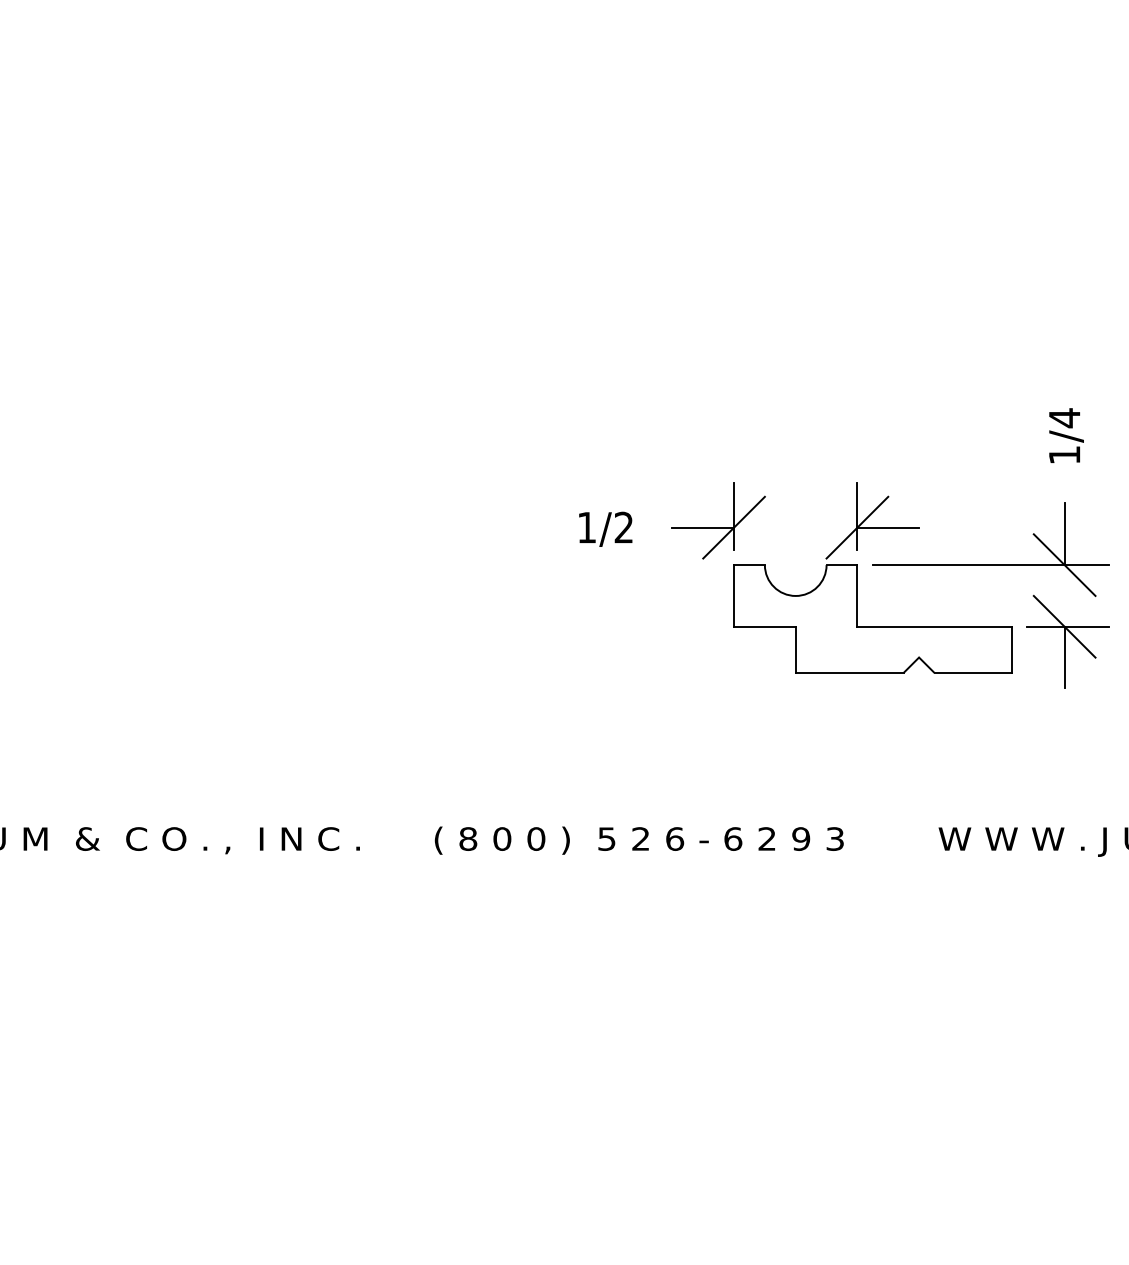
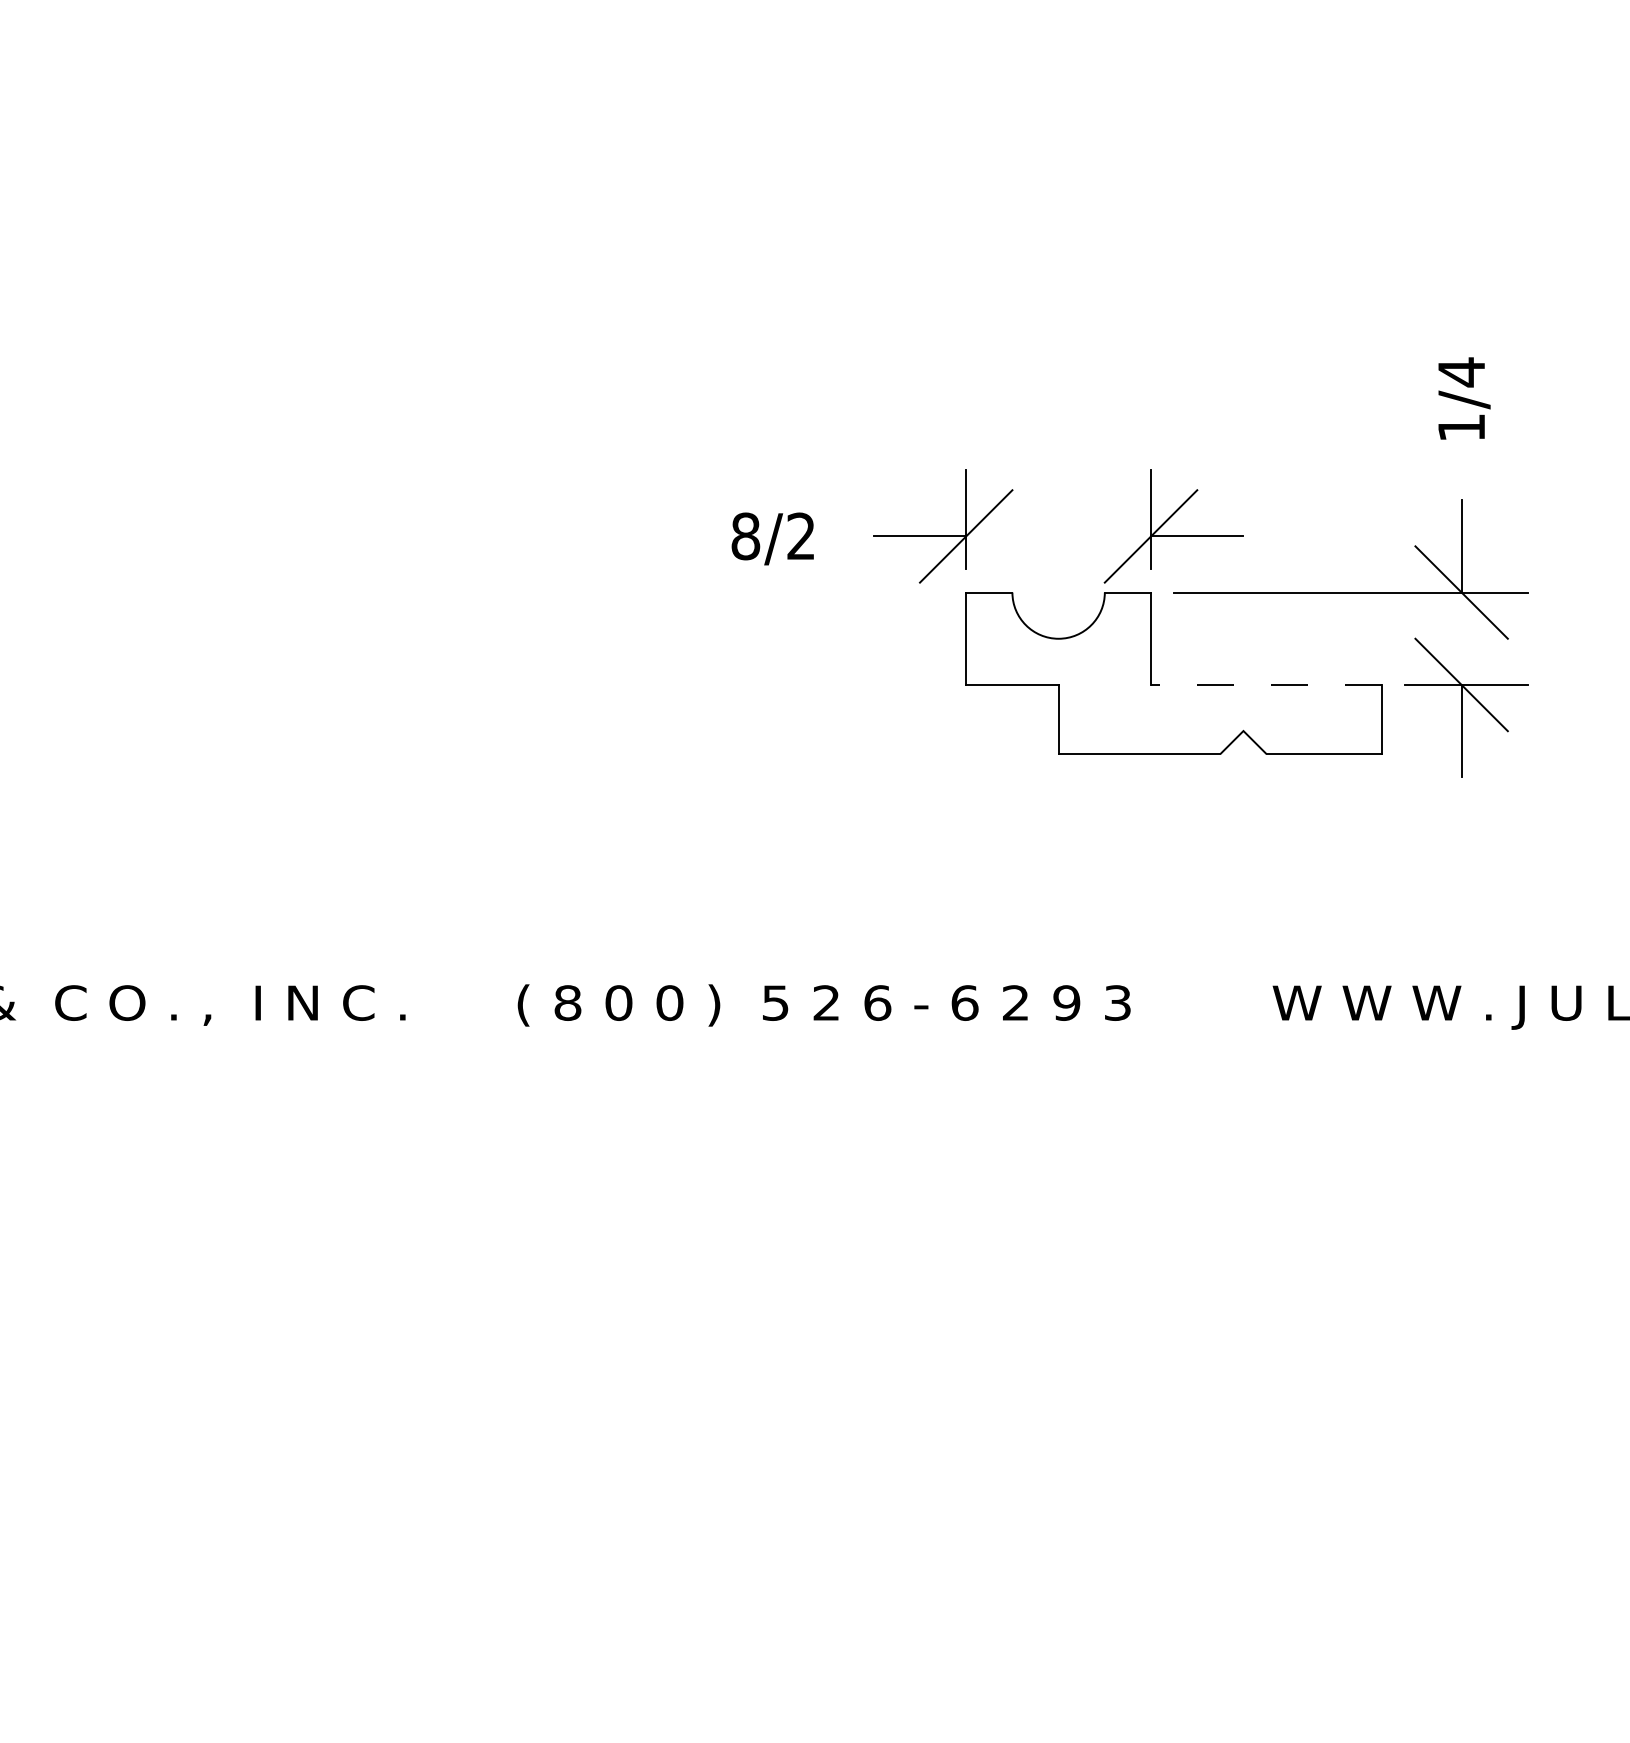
text: (586, 527) -> (745, 536), 1/2 -> 8/2
line: (934, 626) -> (1266, 684), solid -> dashed

